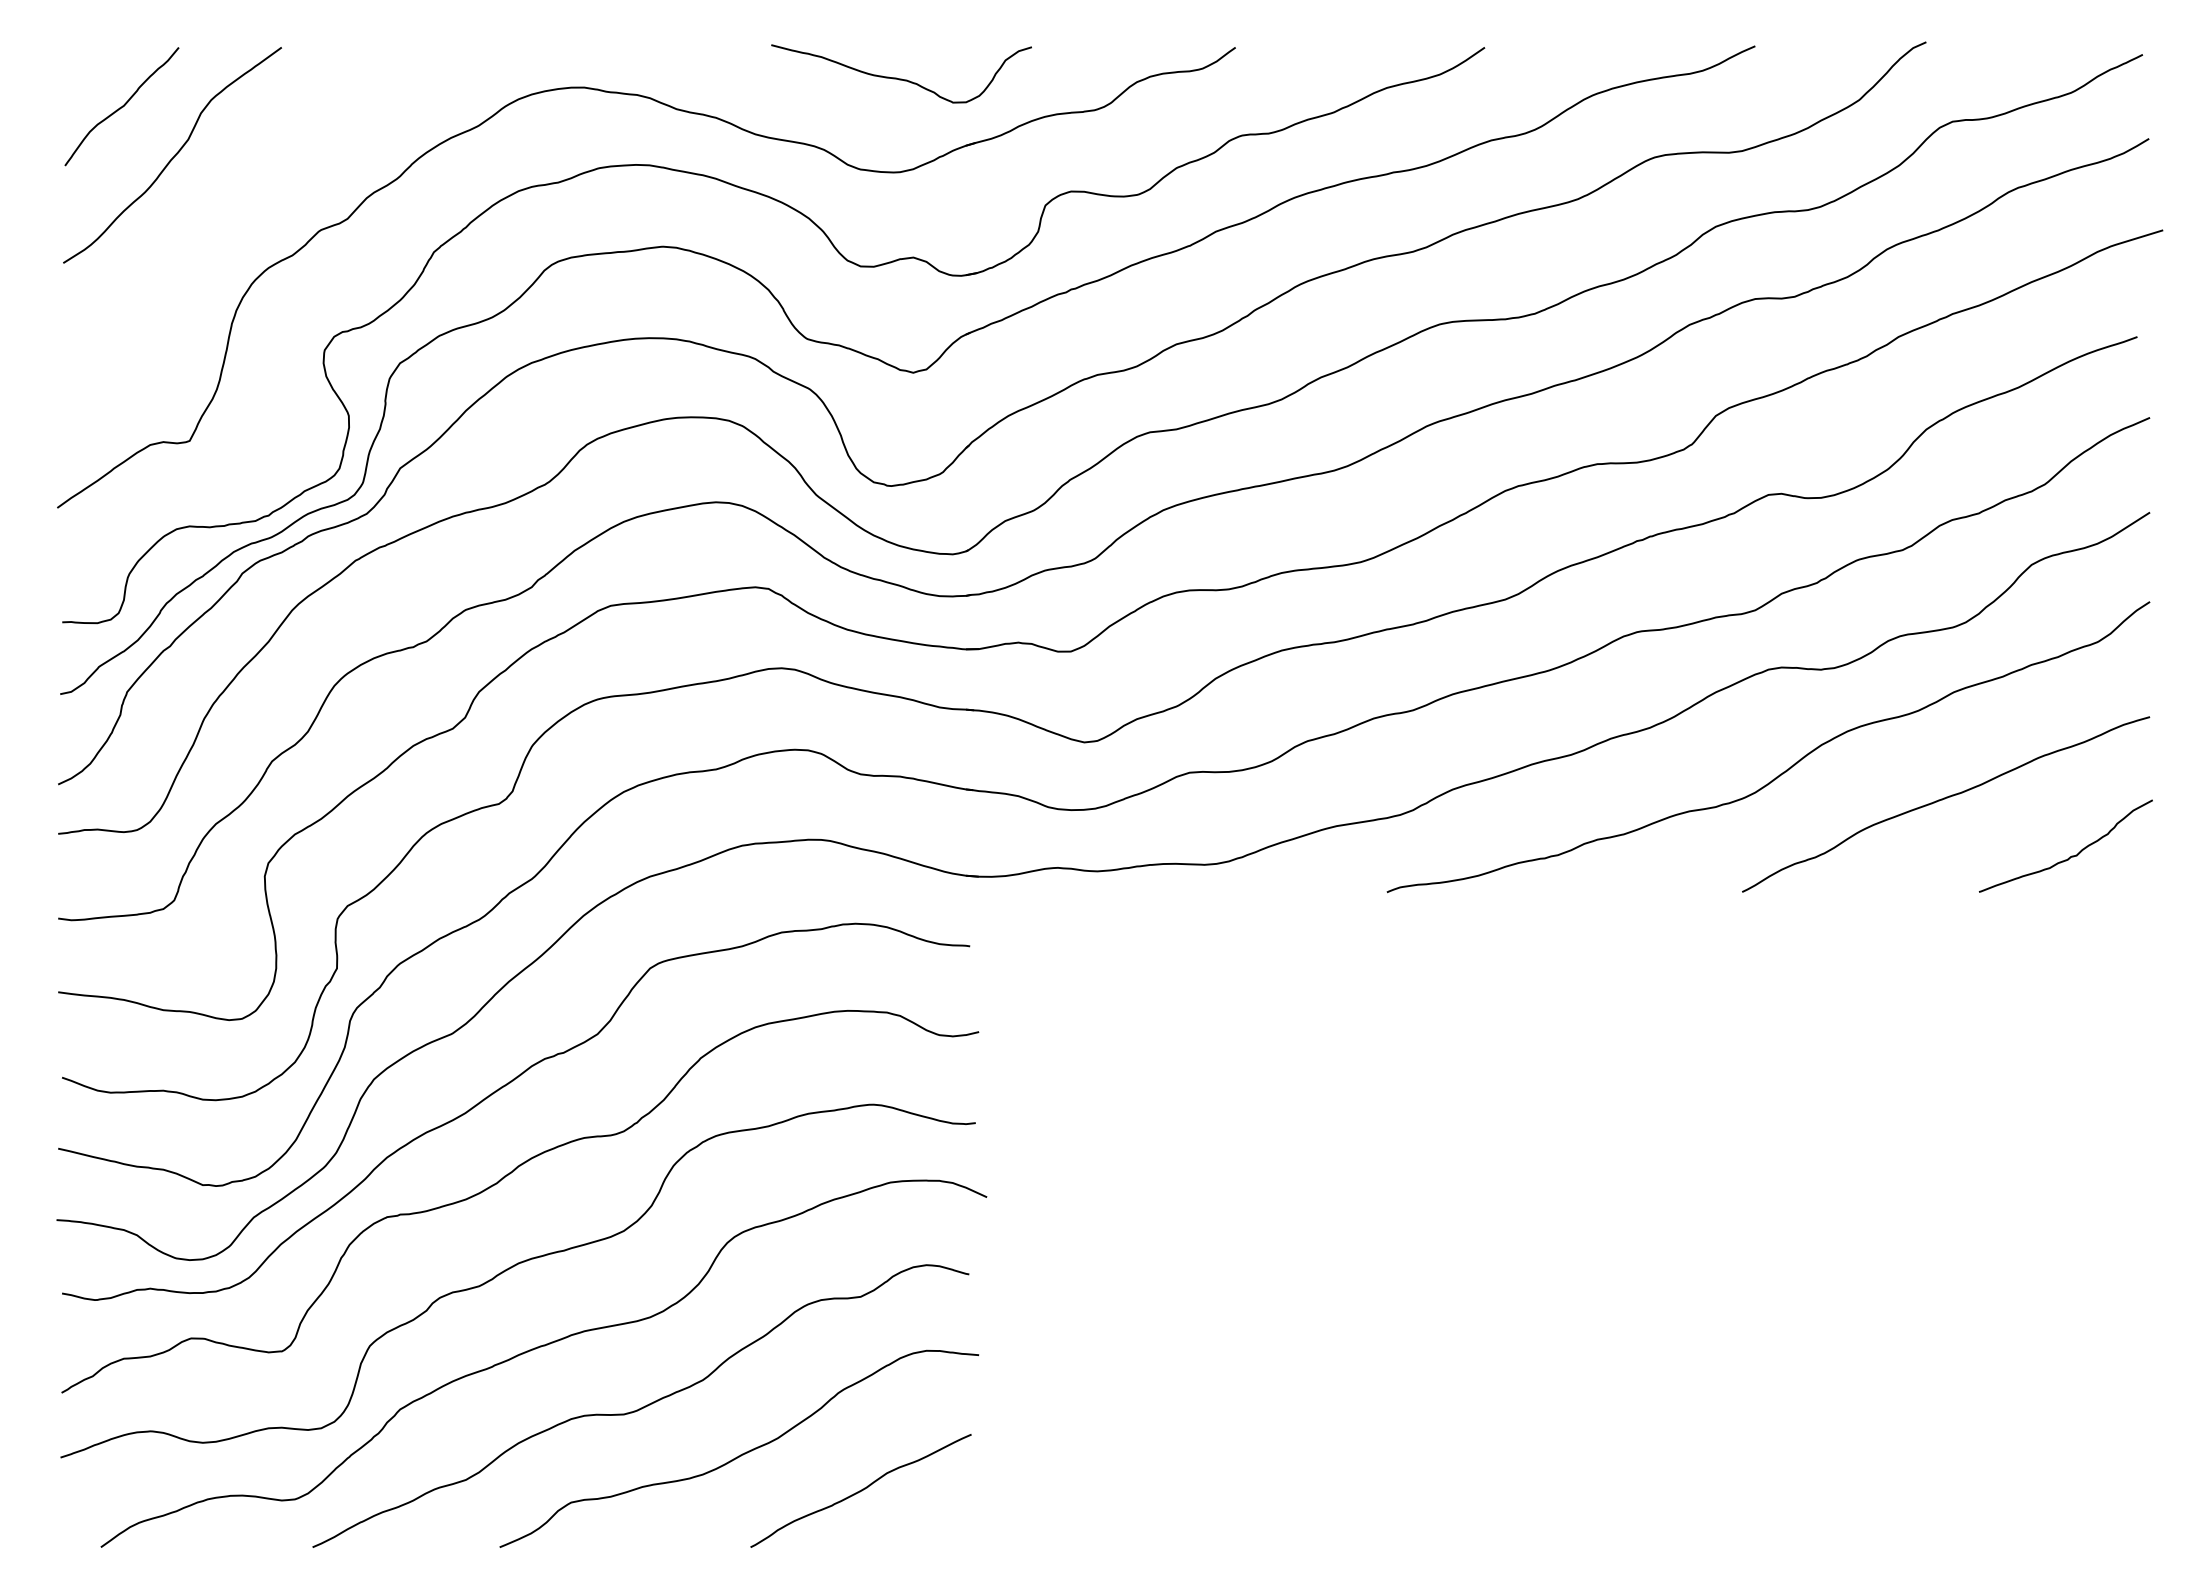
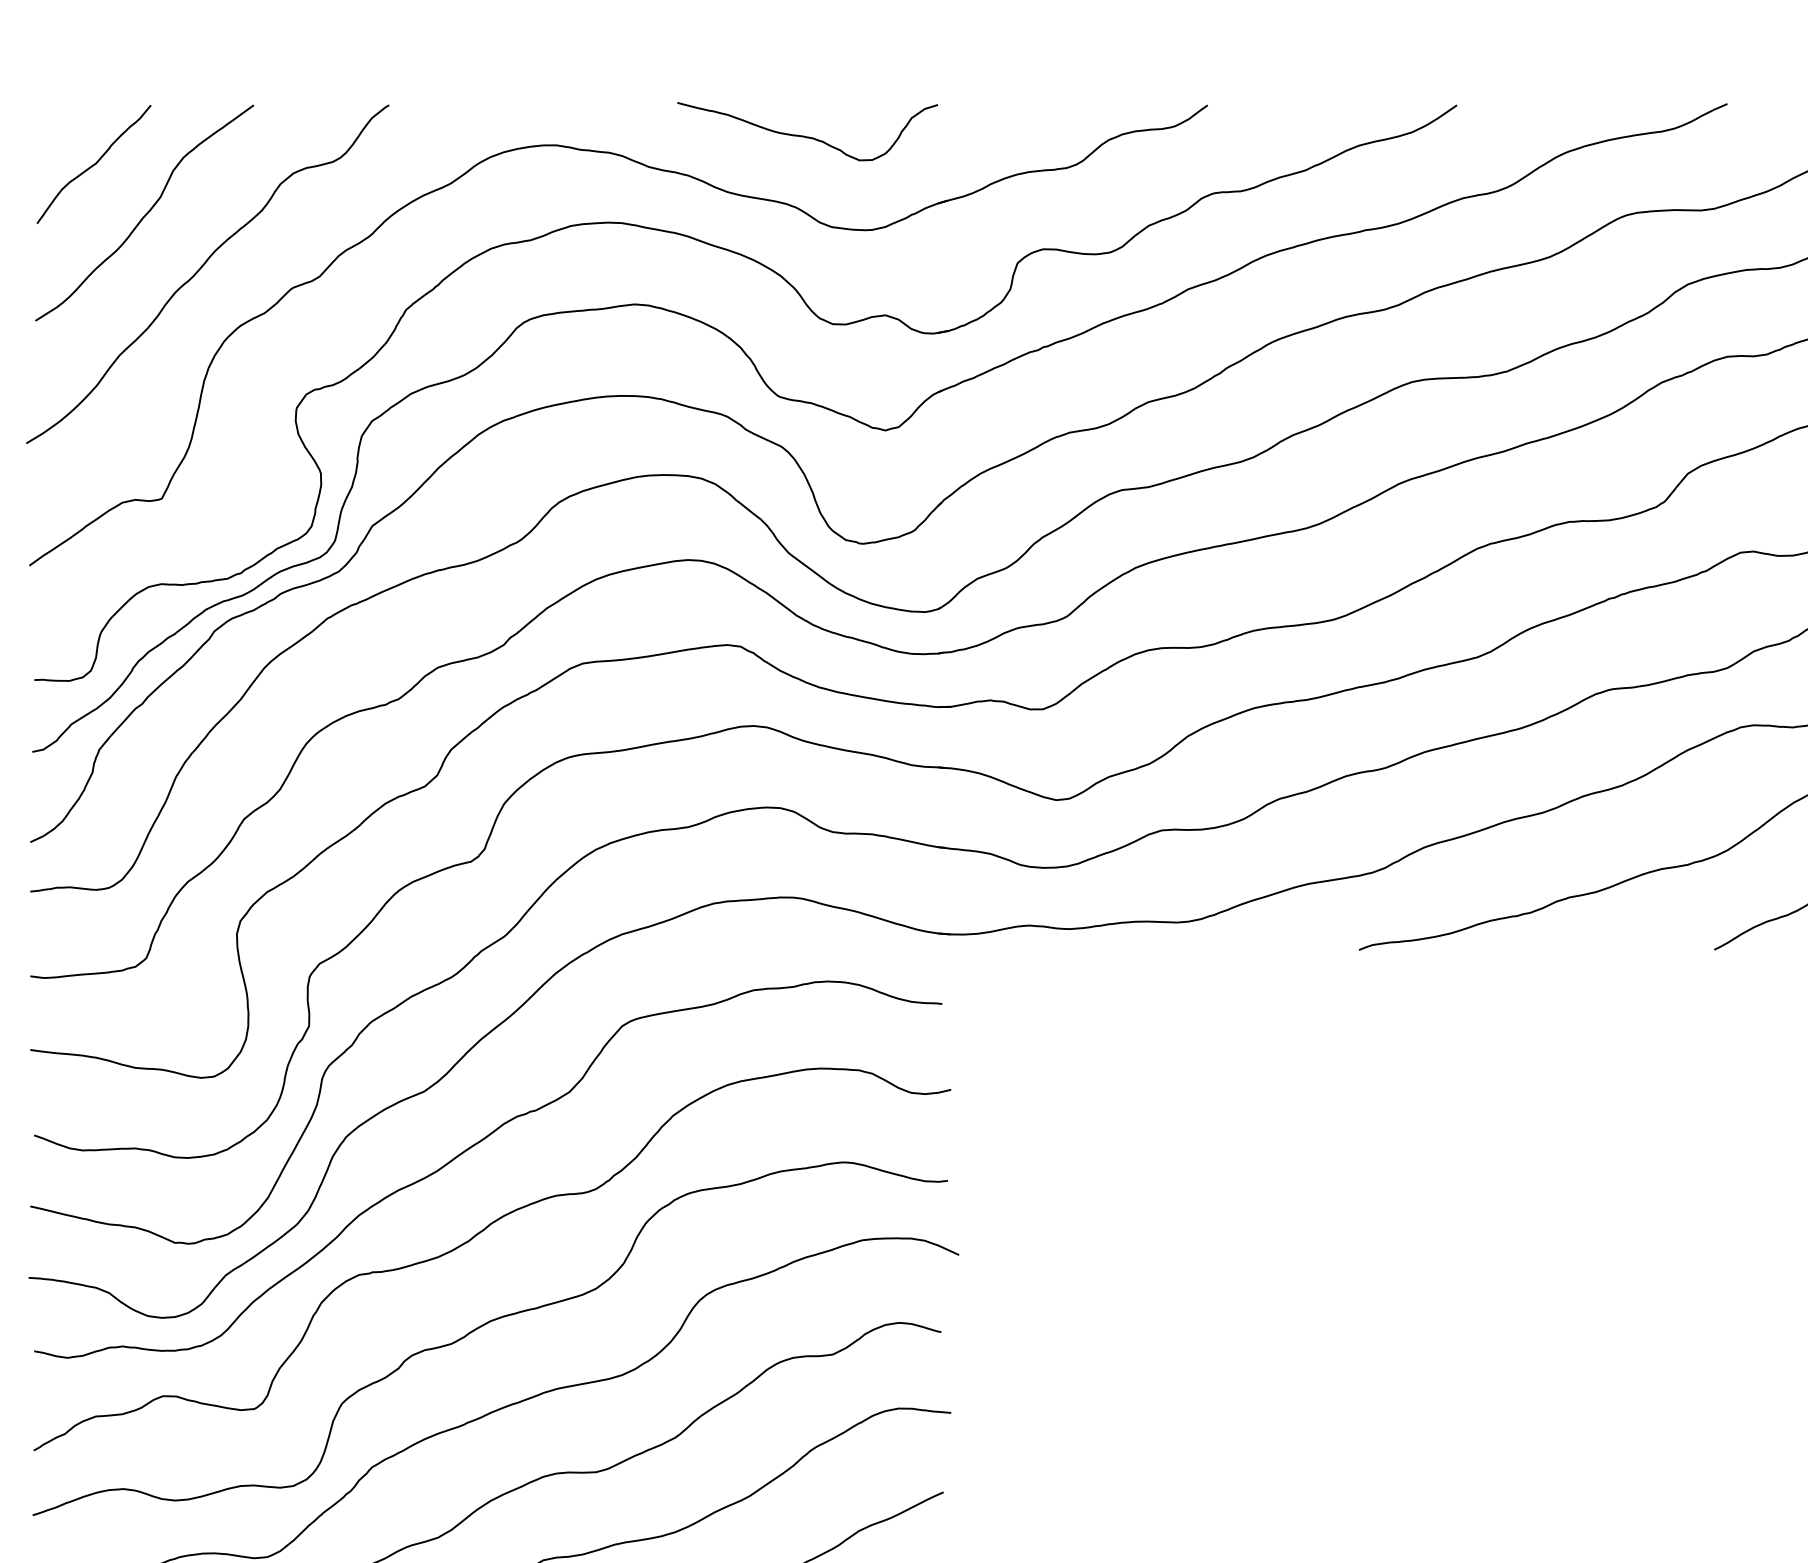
curve: (901, 78) -> (807, 136), moved
curve: (228, 212) -> (200, 270), added

